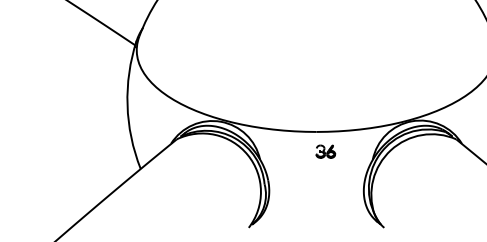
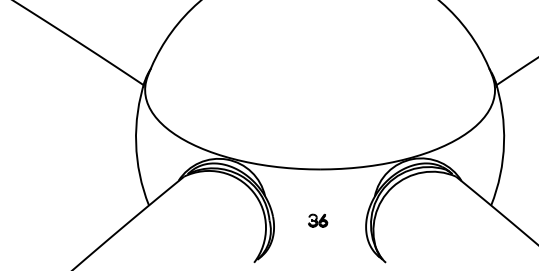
part: (326, 151) -> (318, 220), moved

